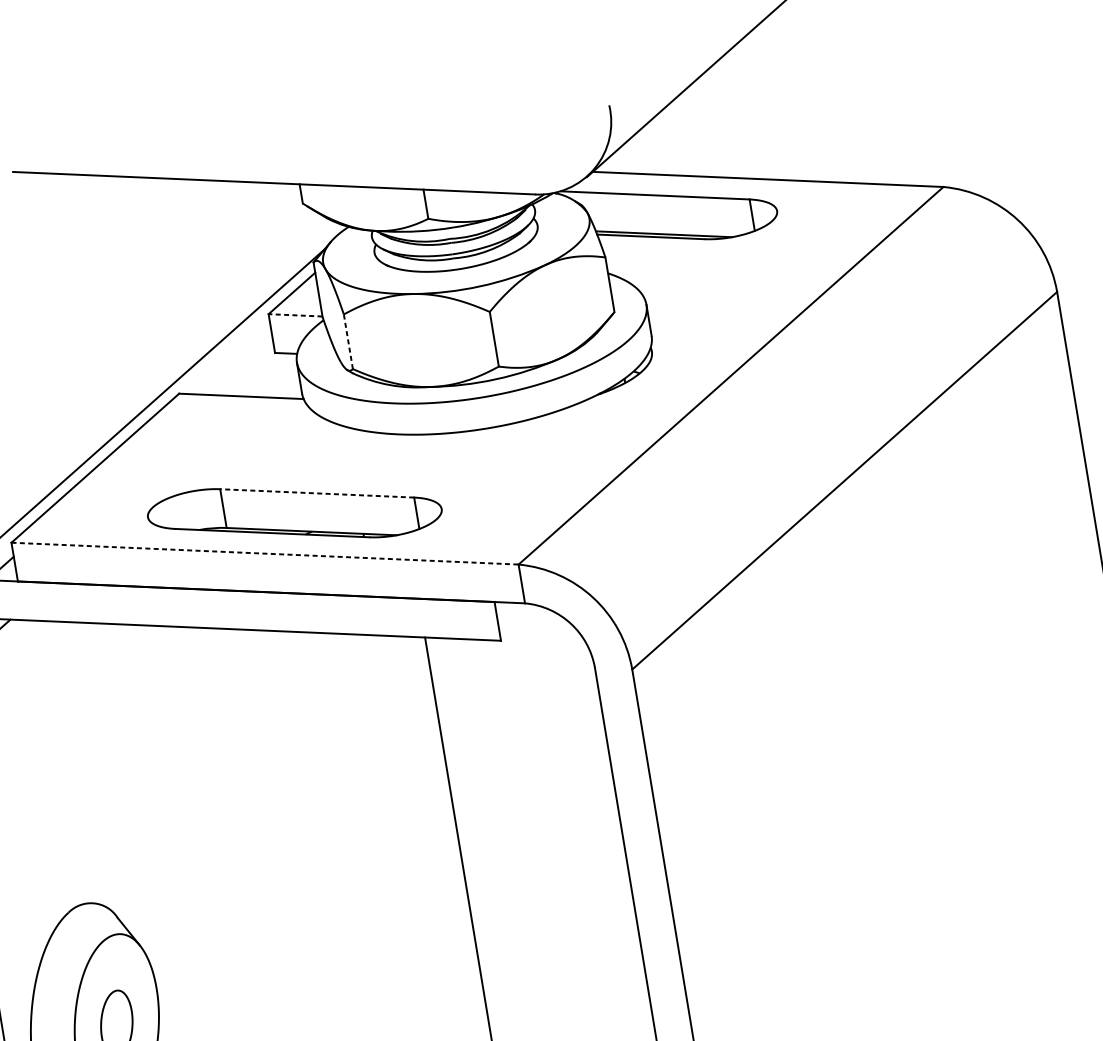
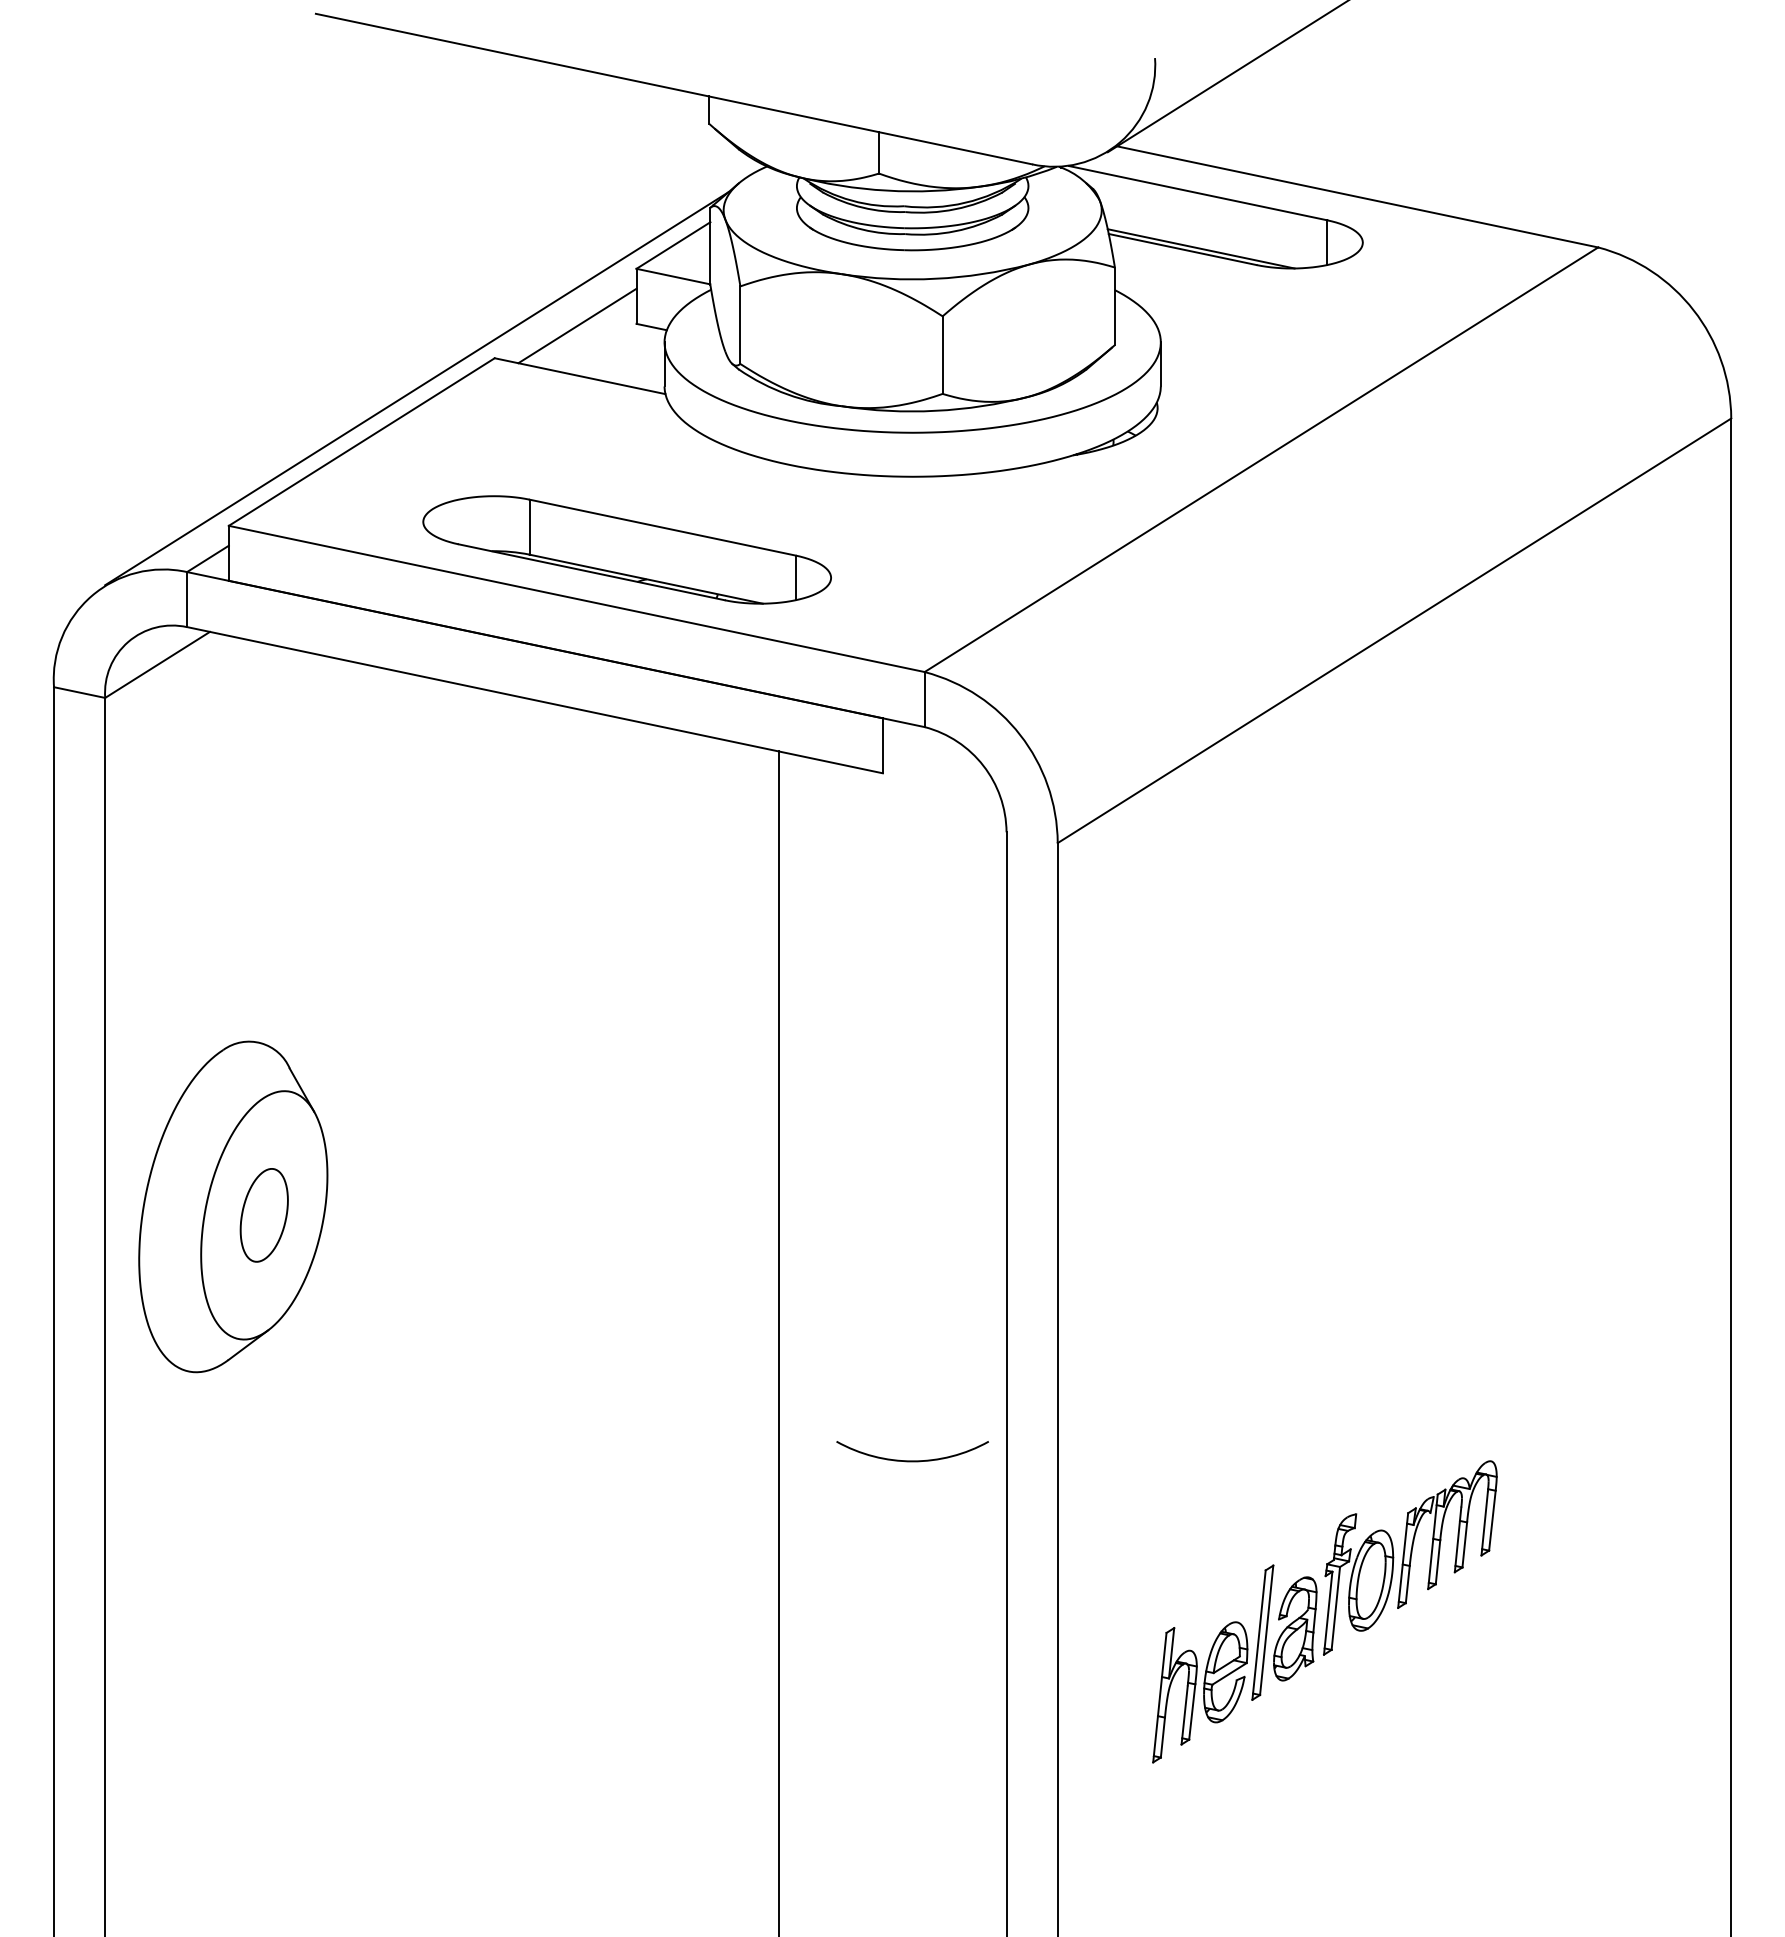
line: (295, 315) -> (673, 276), dashed -> solid
line: (348, 341) -> (740, 325), dashed -> solid
line: (233, 360) -> (577, 325), added
line: (317, 493) -> (662, 527), dashed -> solid
line: (264, 553) -> (576, 598), dashed -> solid

